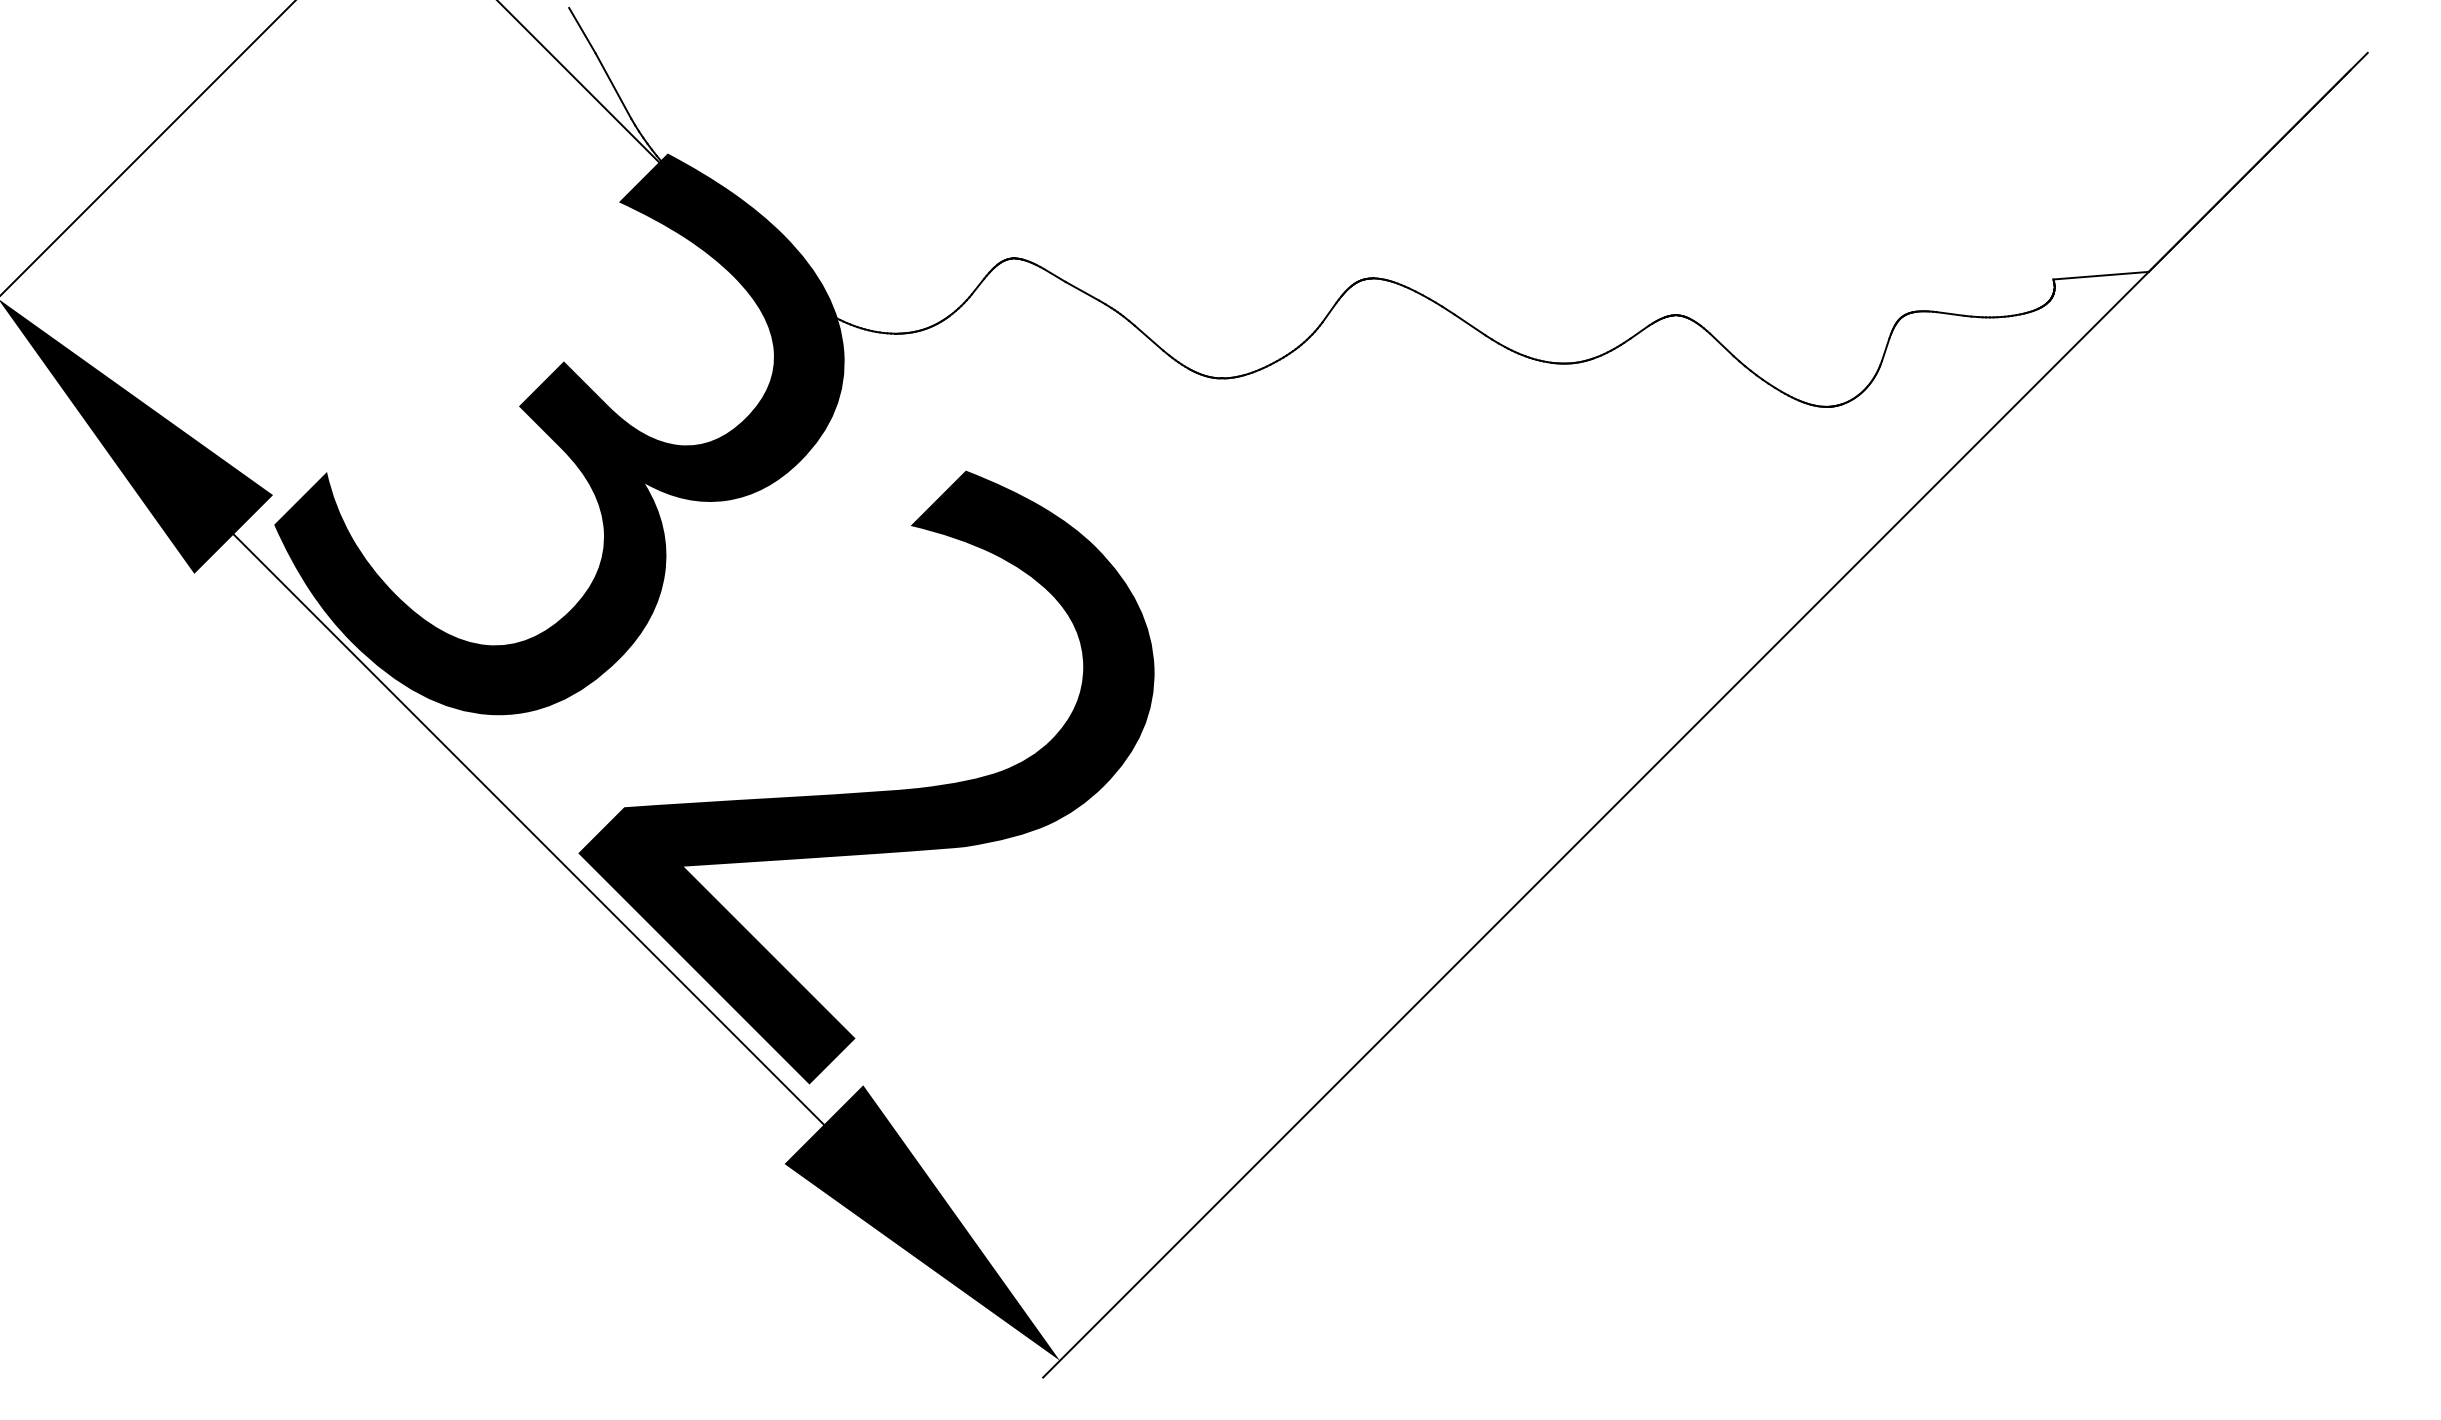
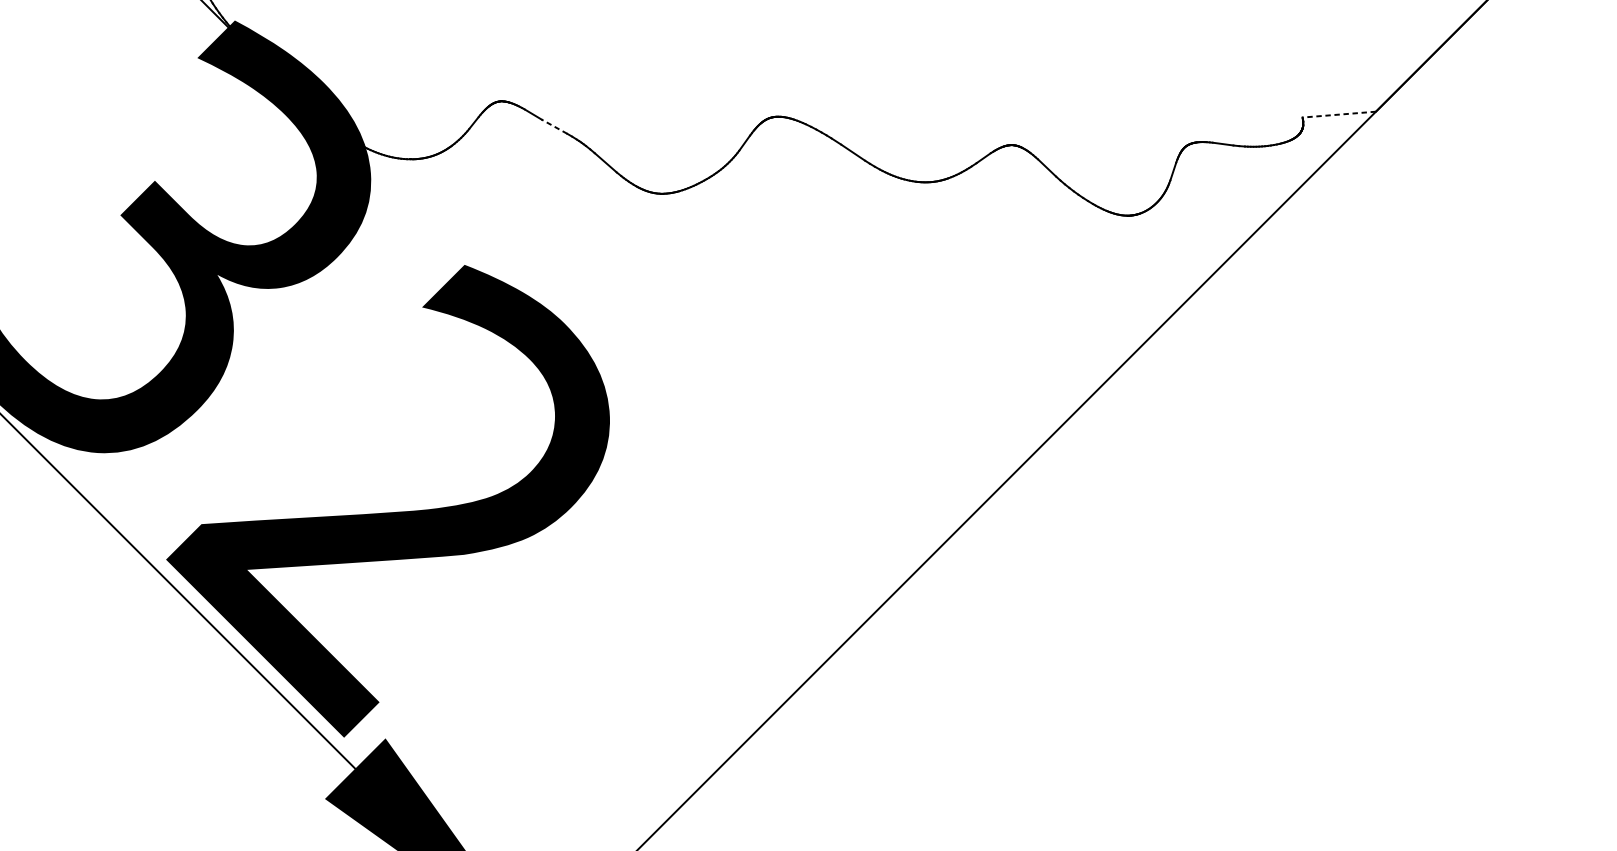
line: (2101, 275) -> (1339, 114), solid -> dashed
line: (1081, 291) -> (553, 126), solid -> dashed

